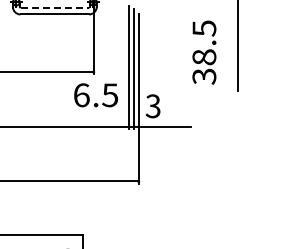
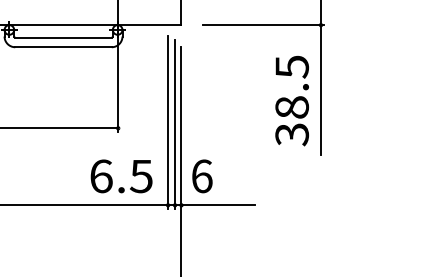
line: (55, 7) -> (64, 37), dashed -> solid
text: (204, 52) -> (292, 100), moved
text: (95, 95) -> (120, 176), moved
text: (152, 106) -> (200, 176), 3 -> 6

